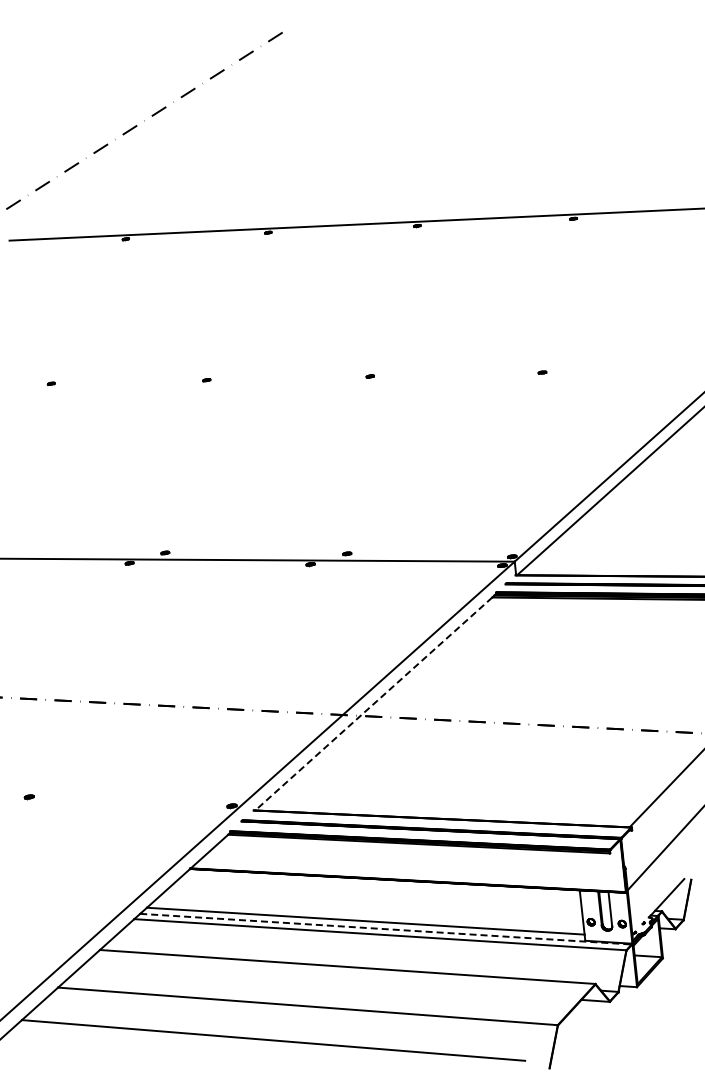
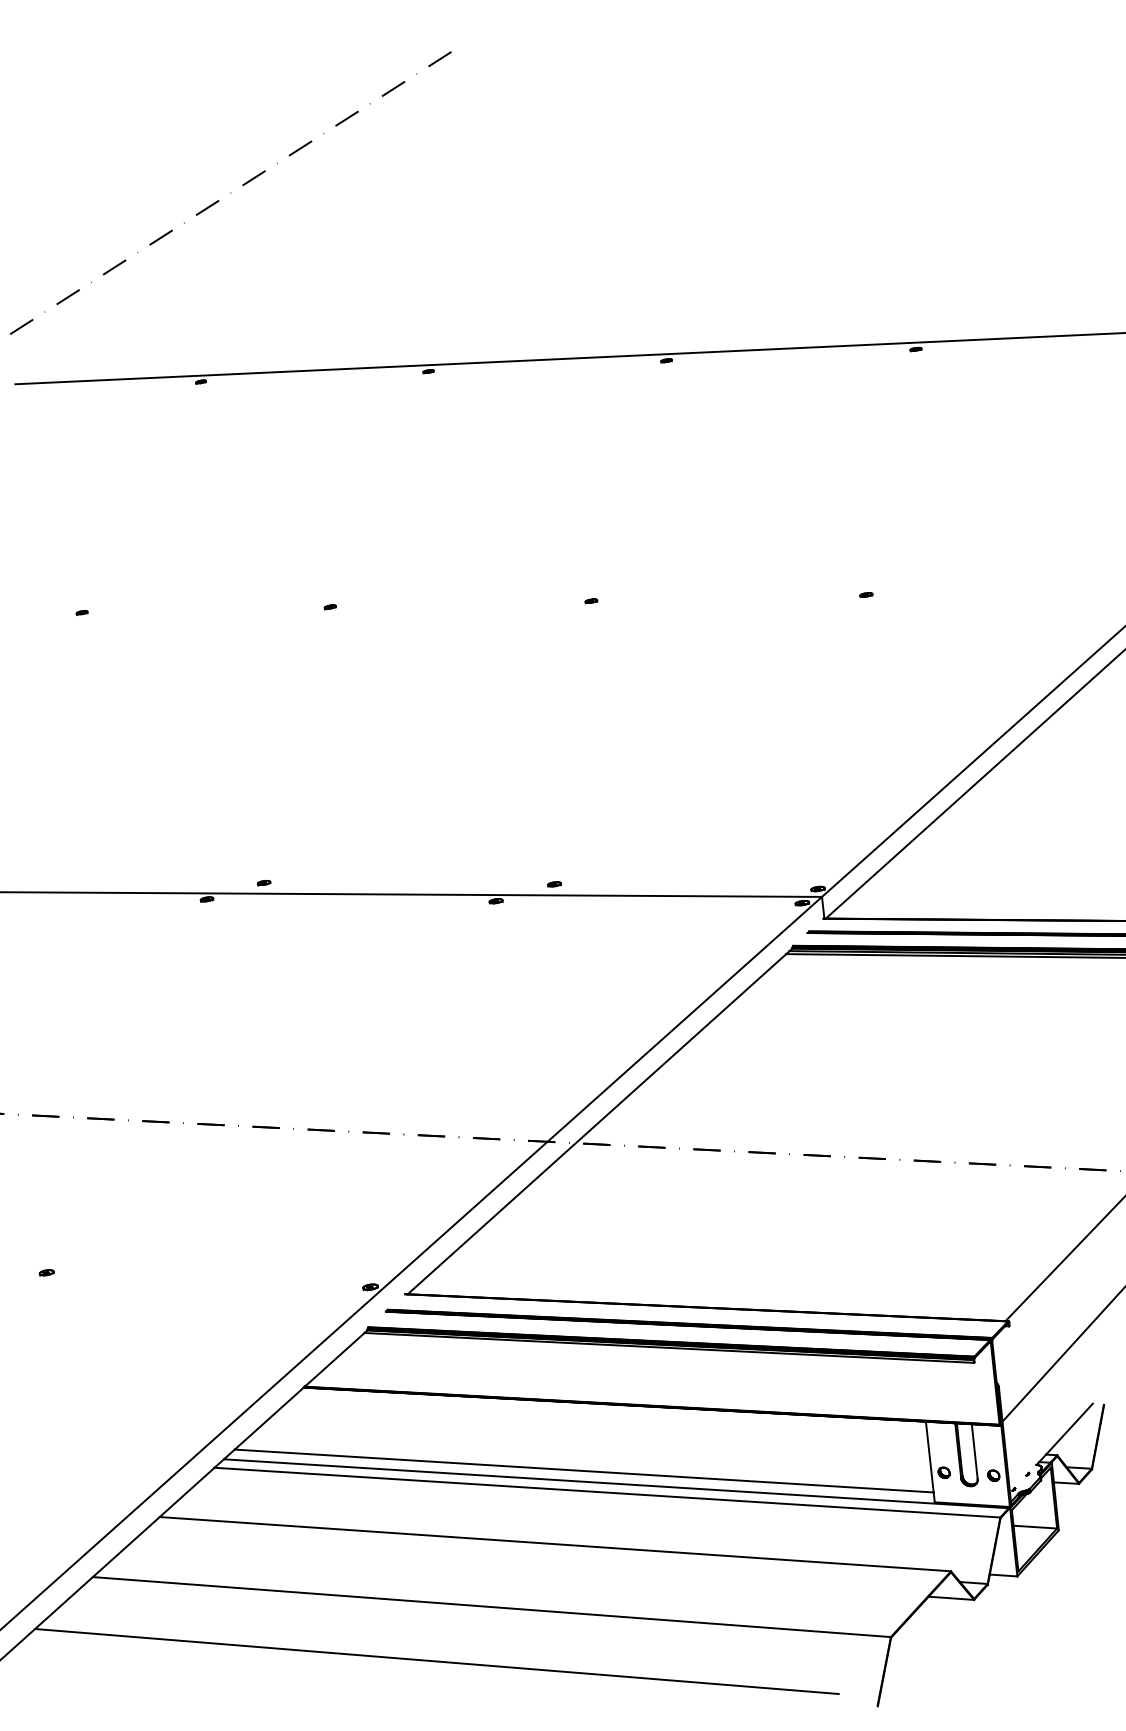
line: (373, 704) -> (596, 1124), dashed -> solid
line: (386, 929) -> (617, 1484), dashed -> solid

